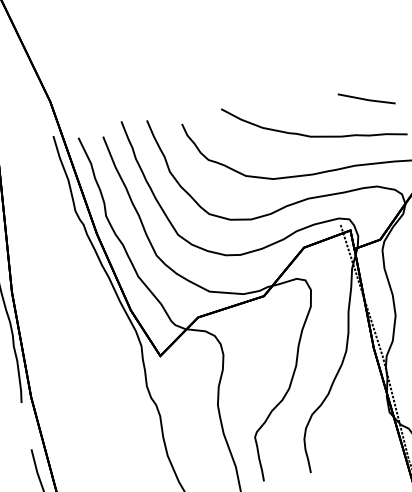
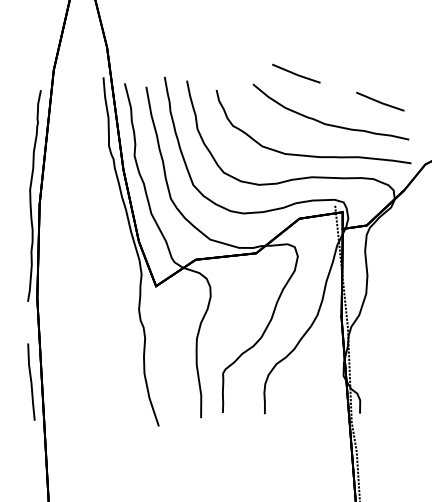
line: (266, 87) -> (296, 73), added

